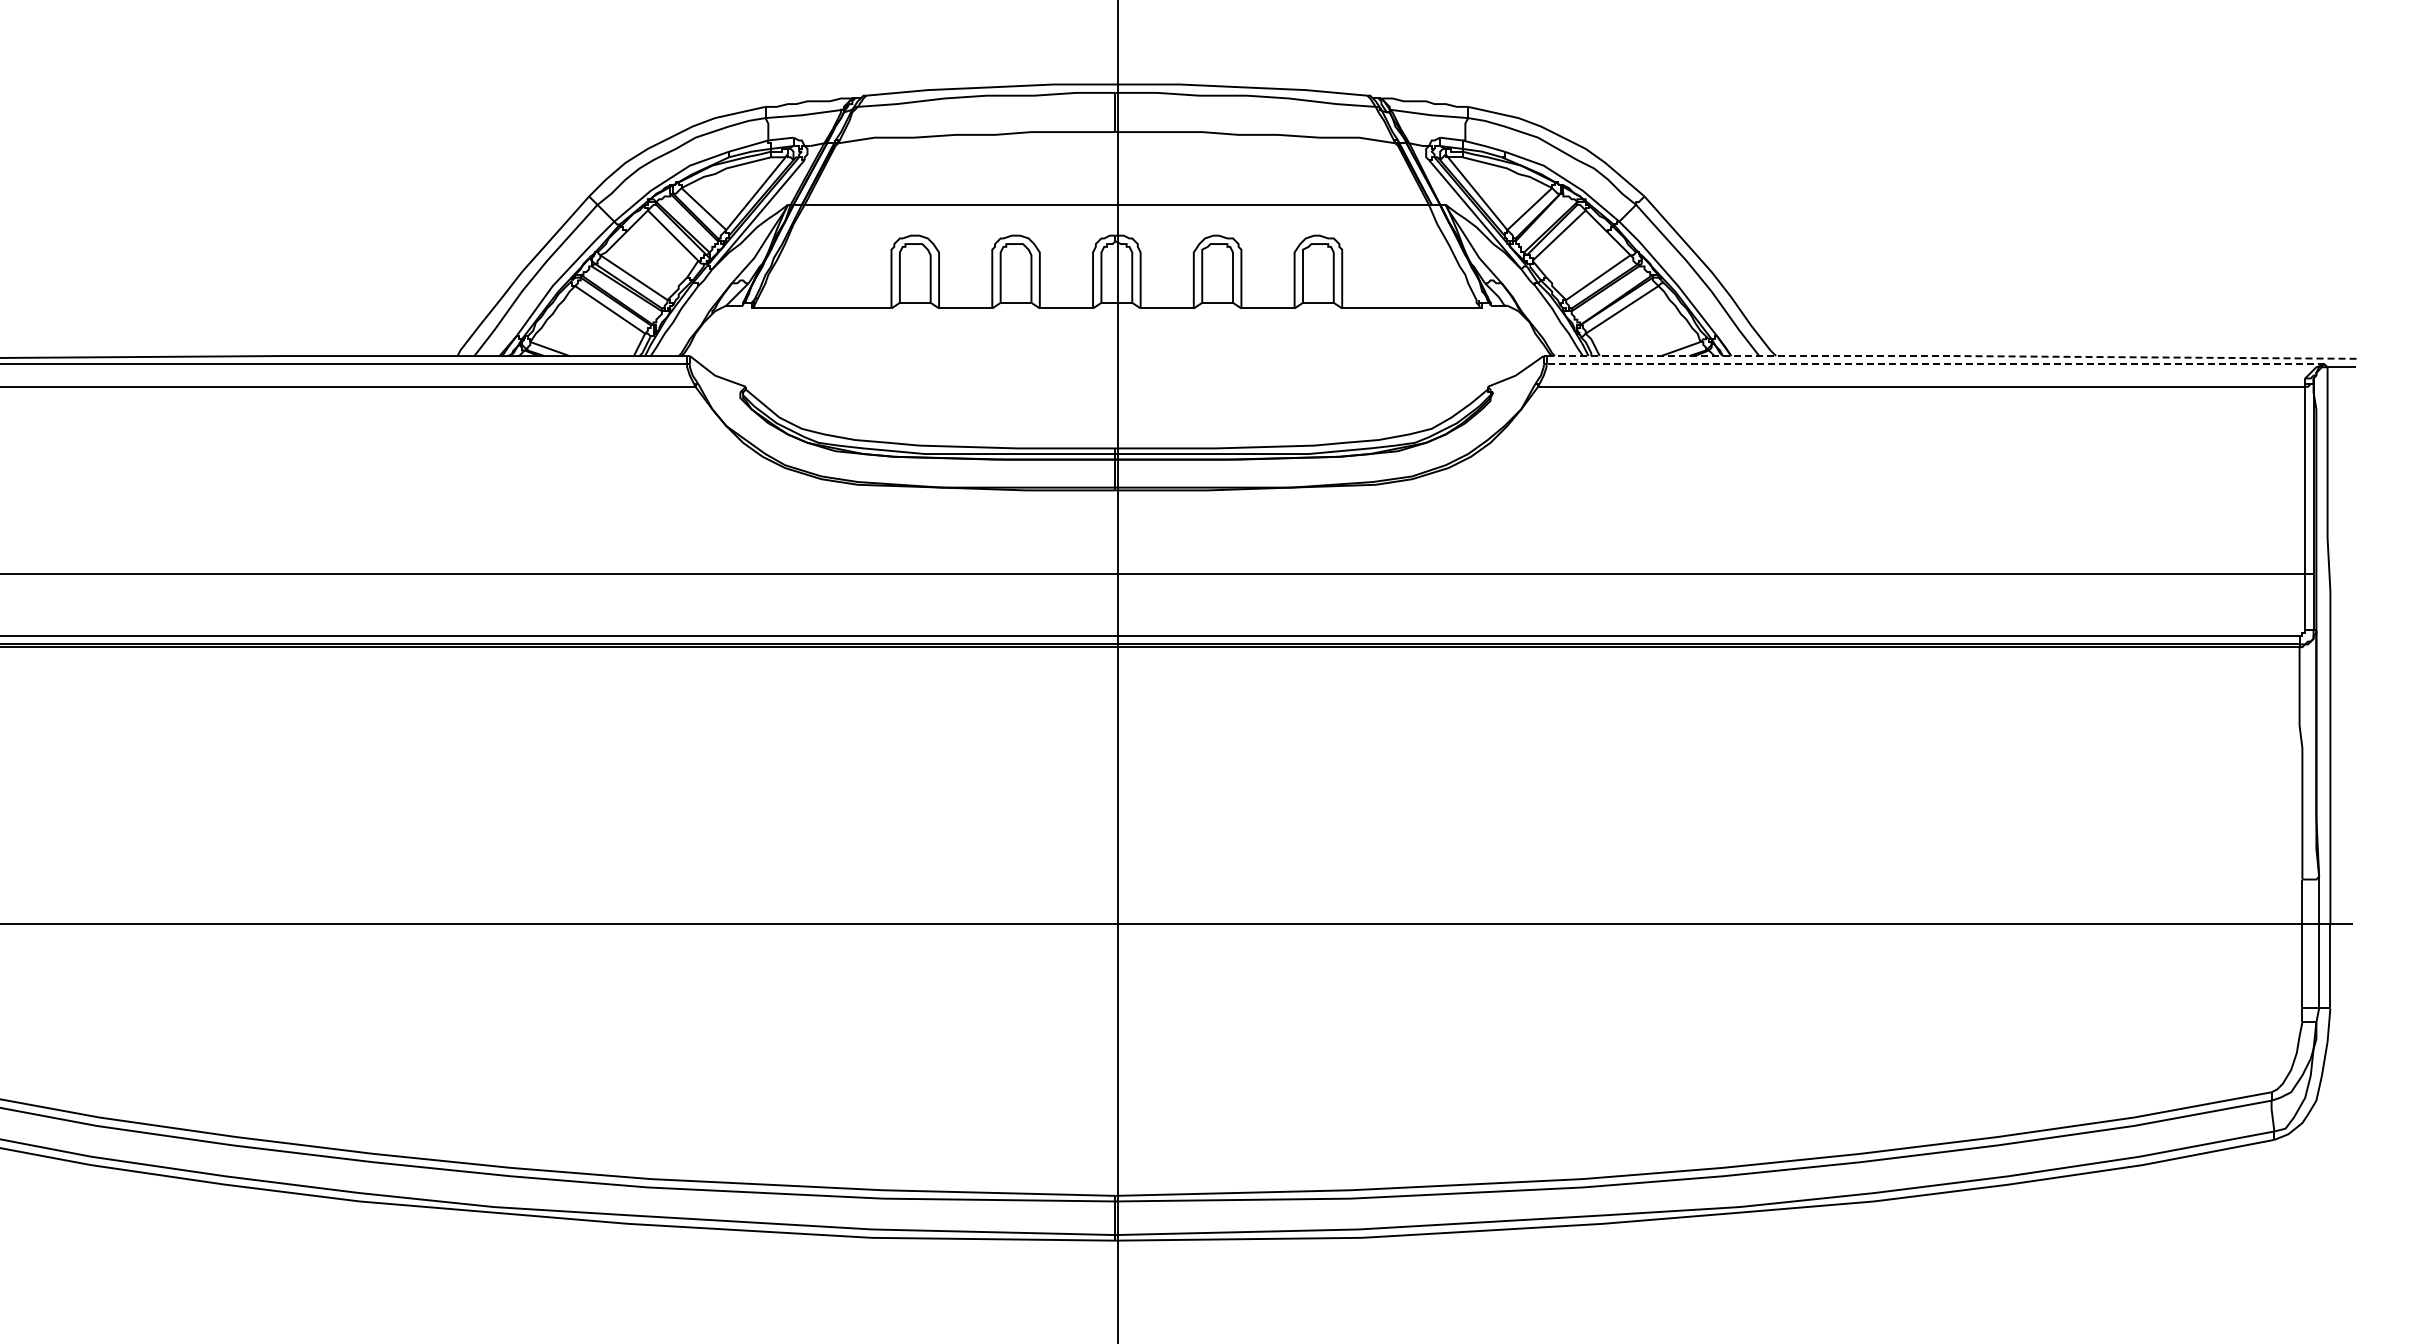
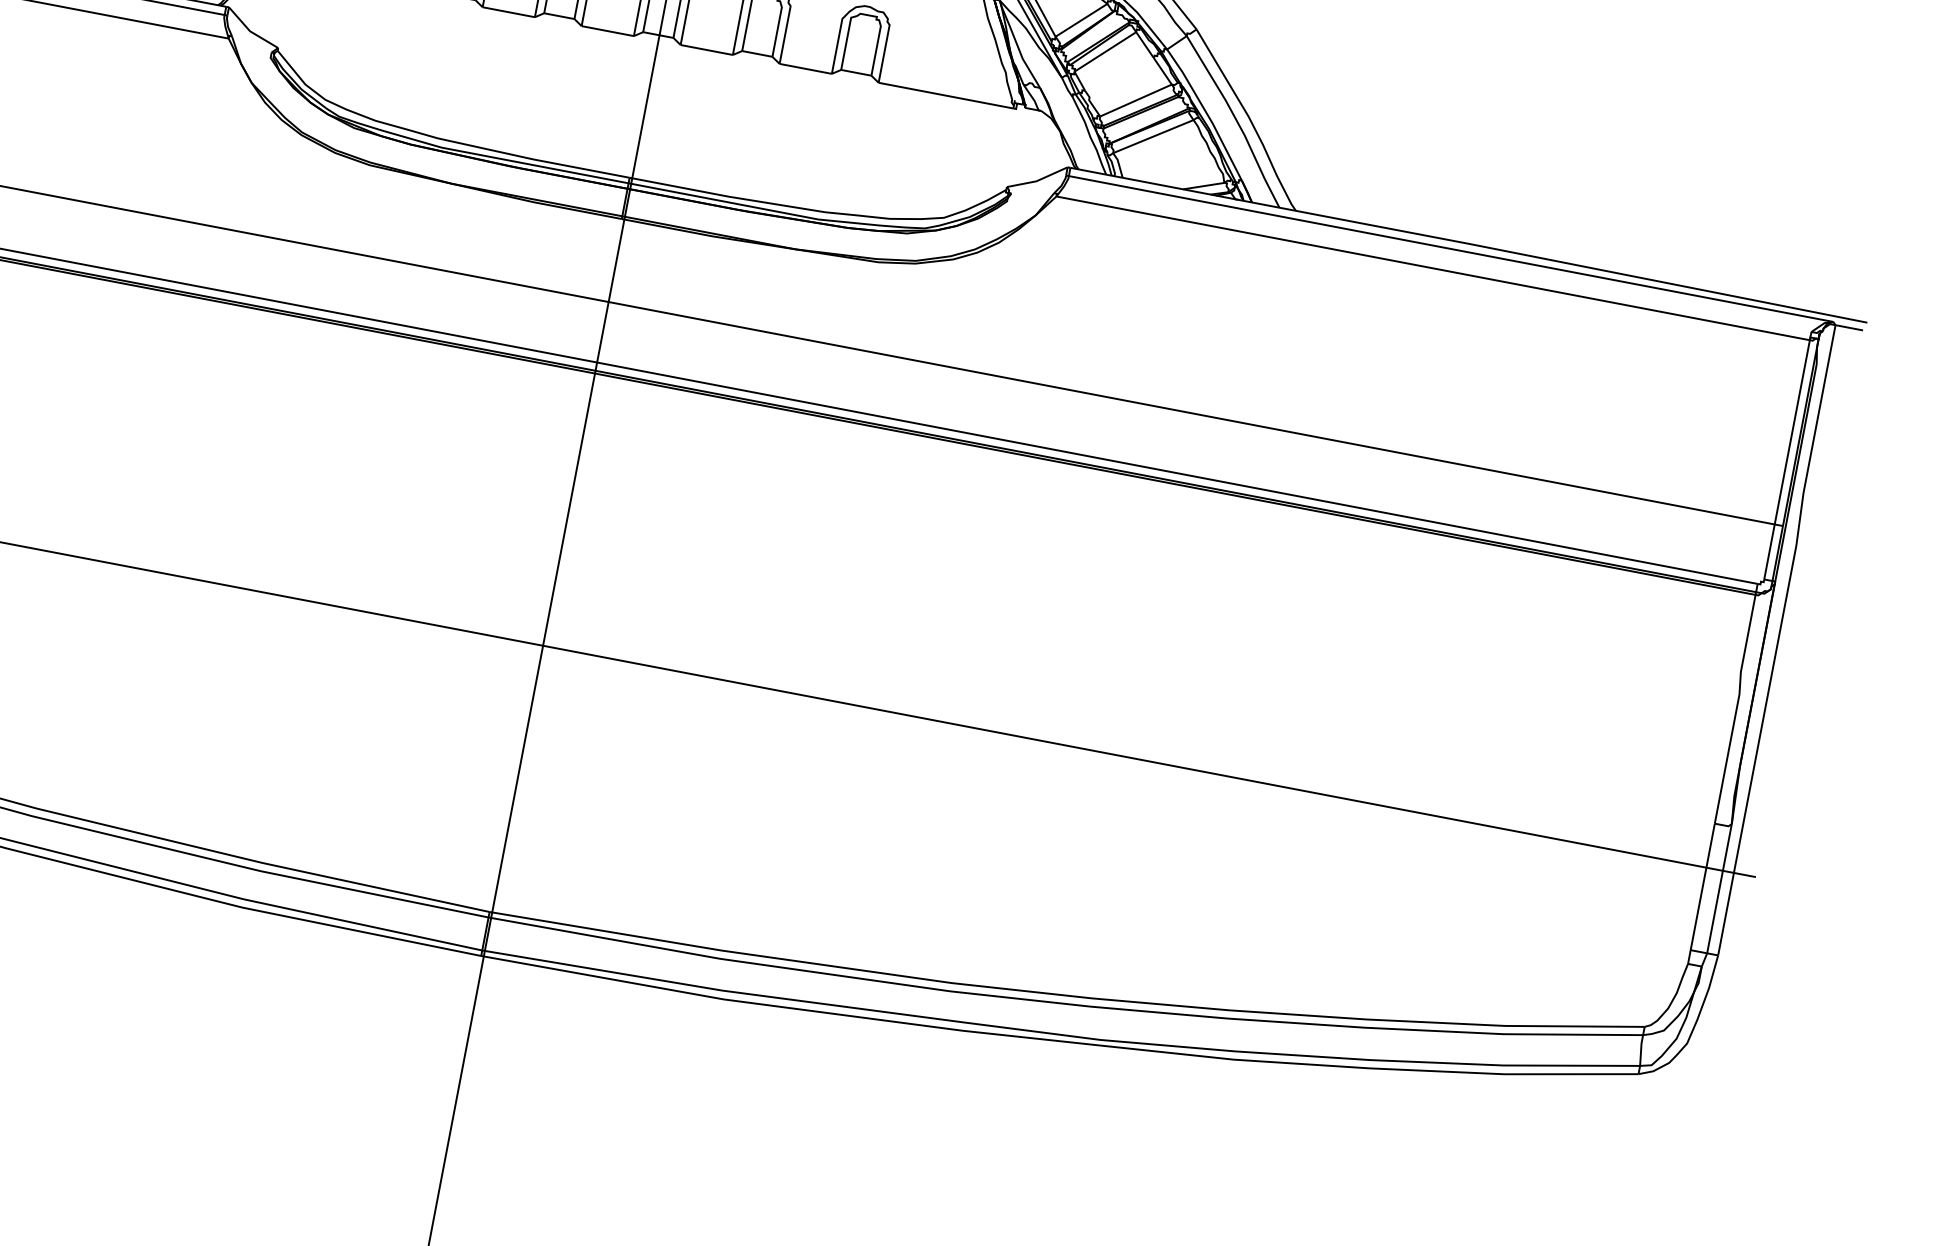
line: (1952, 356) -> (1469, 244), dashed -> solid
line: (1935, 364) -> (1450, 249), dashed -> solid

